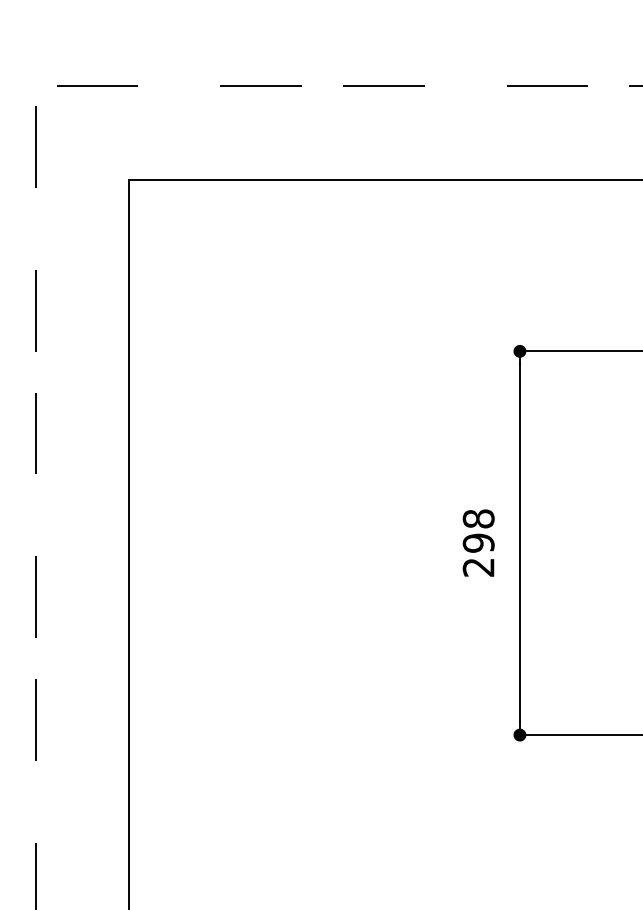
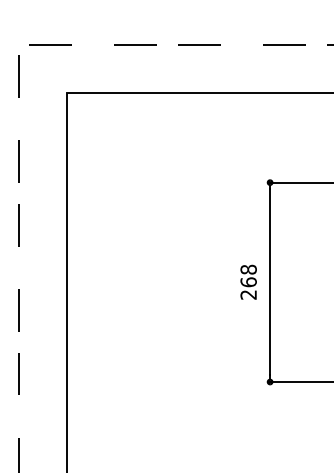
text: (478, 543) -> (248, 282), 298 -> 268

